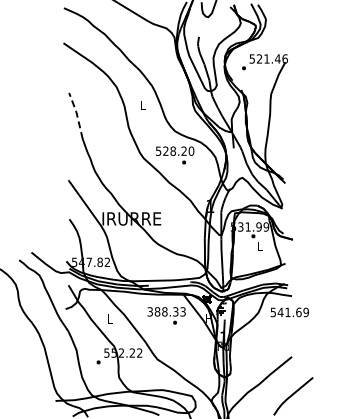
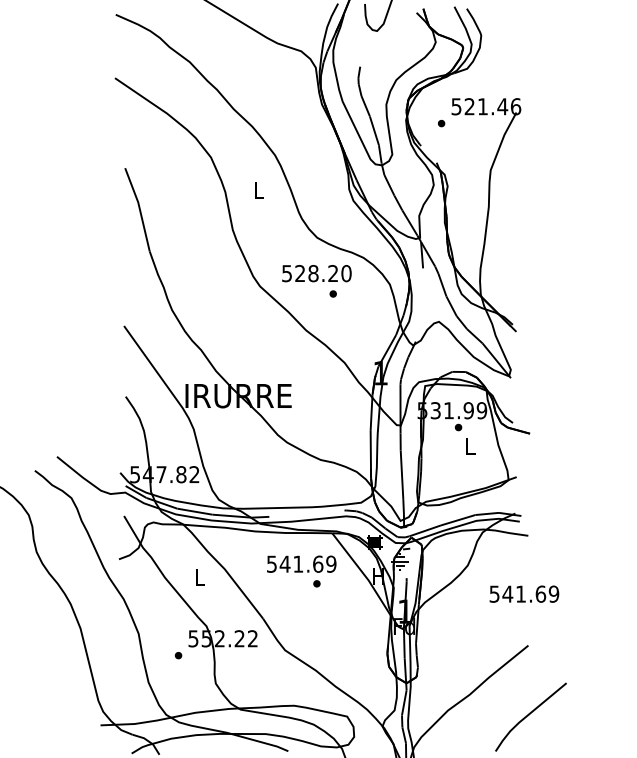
line: (77, 114) -> (140, 207), dashed -> solid
text: (166, 311) -> (301, 563), 388.33 -> 541.69
text: (289, 312) -> (523, 594), moved

